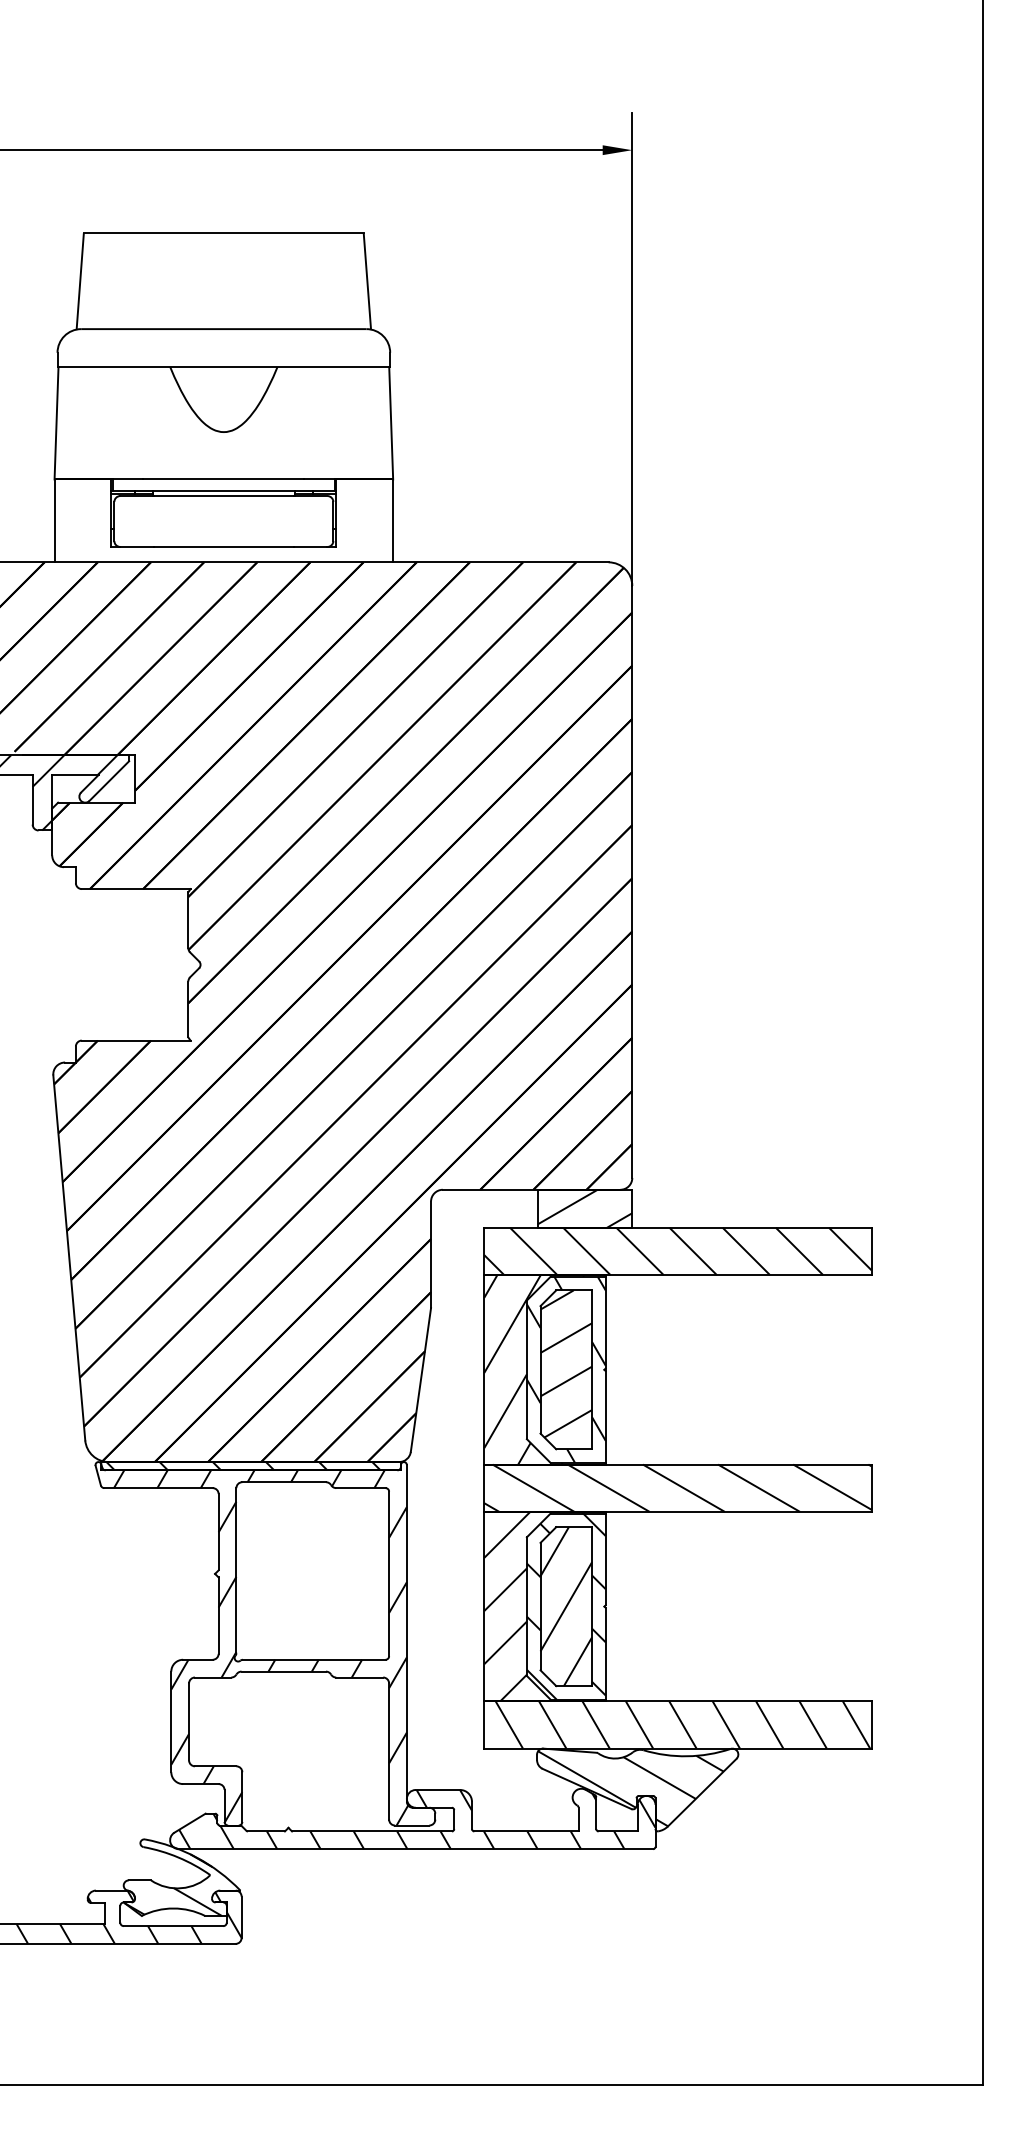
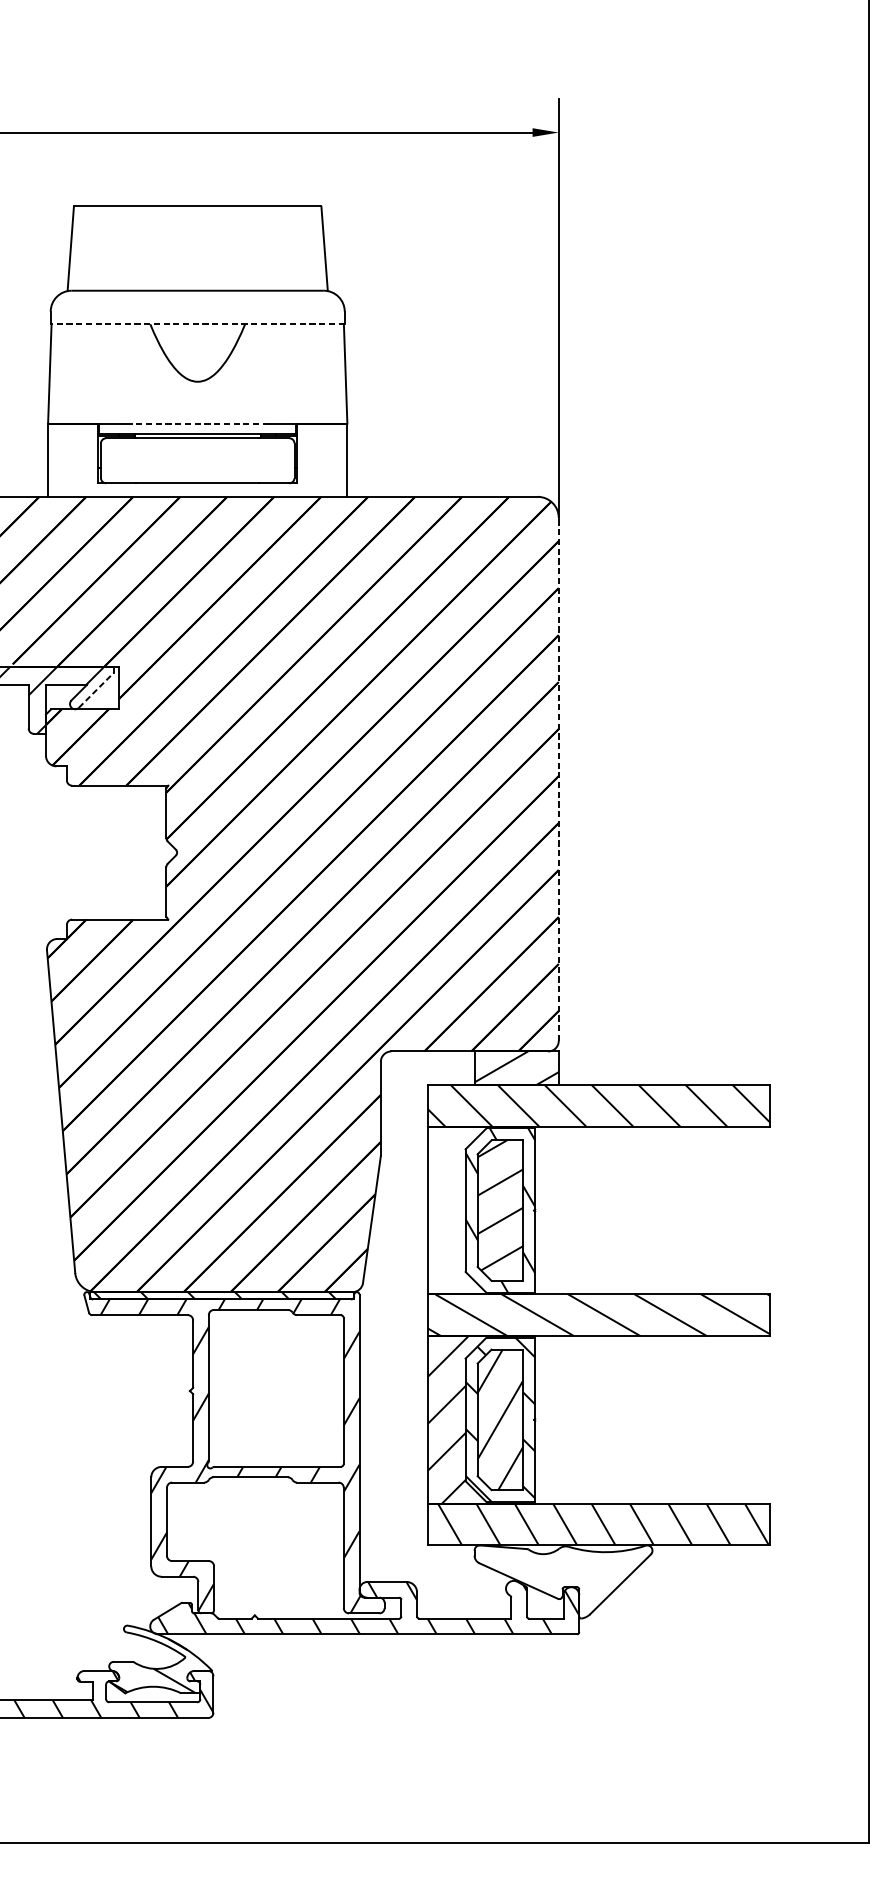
line: (223, 367) -> (197, 324), solid -> dashed
line: (223, 479) -> (197, 423), solid -> dashed
line: (109, 780) -> (96, 689), solid -> dashed
line: (632, 881) -> (558, 778), solid -> dashed
hatch: (544, 1369) -> (481, 1210), removed
hatch: (630, 1787) -> (557, 1579), removed

